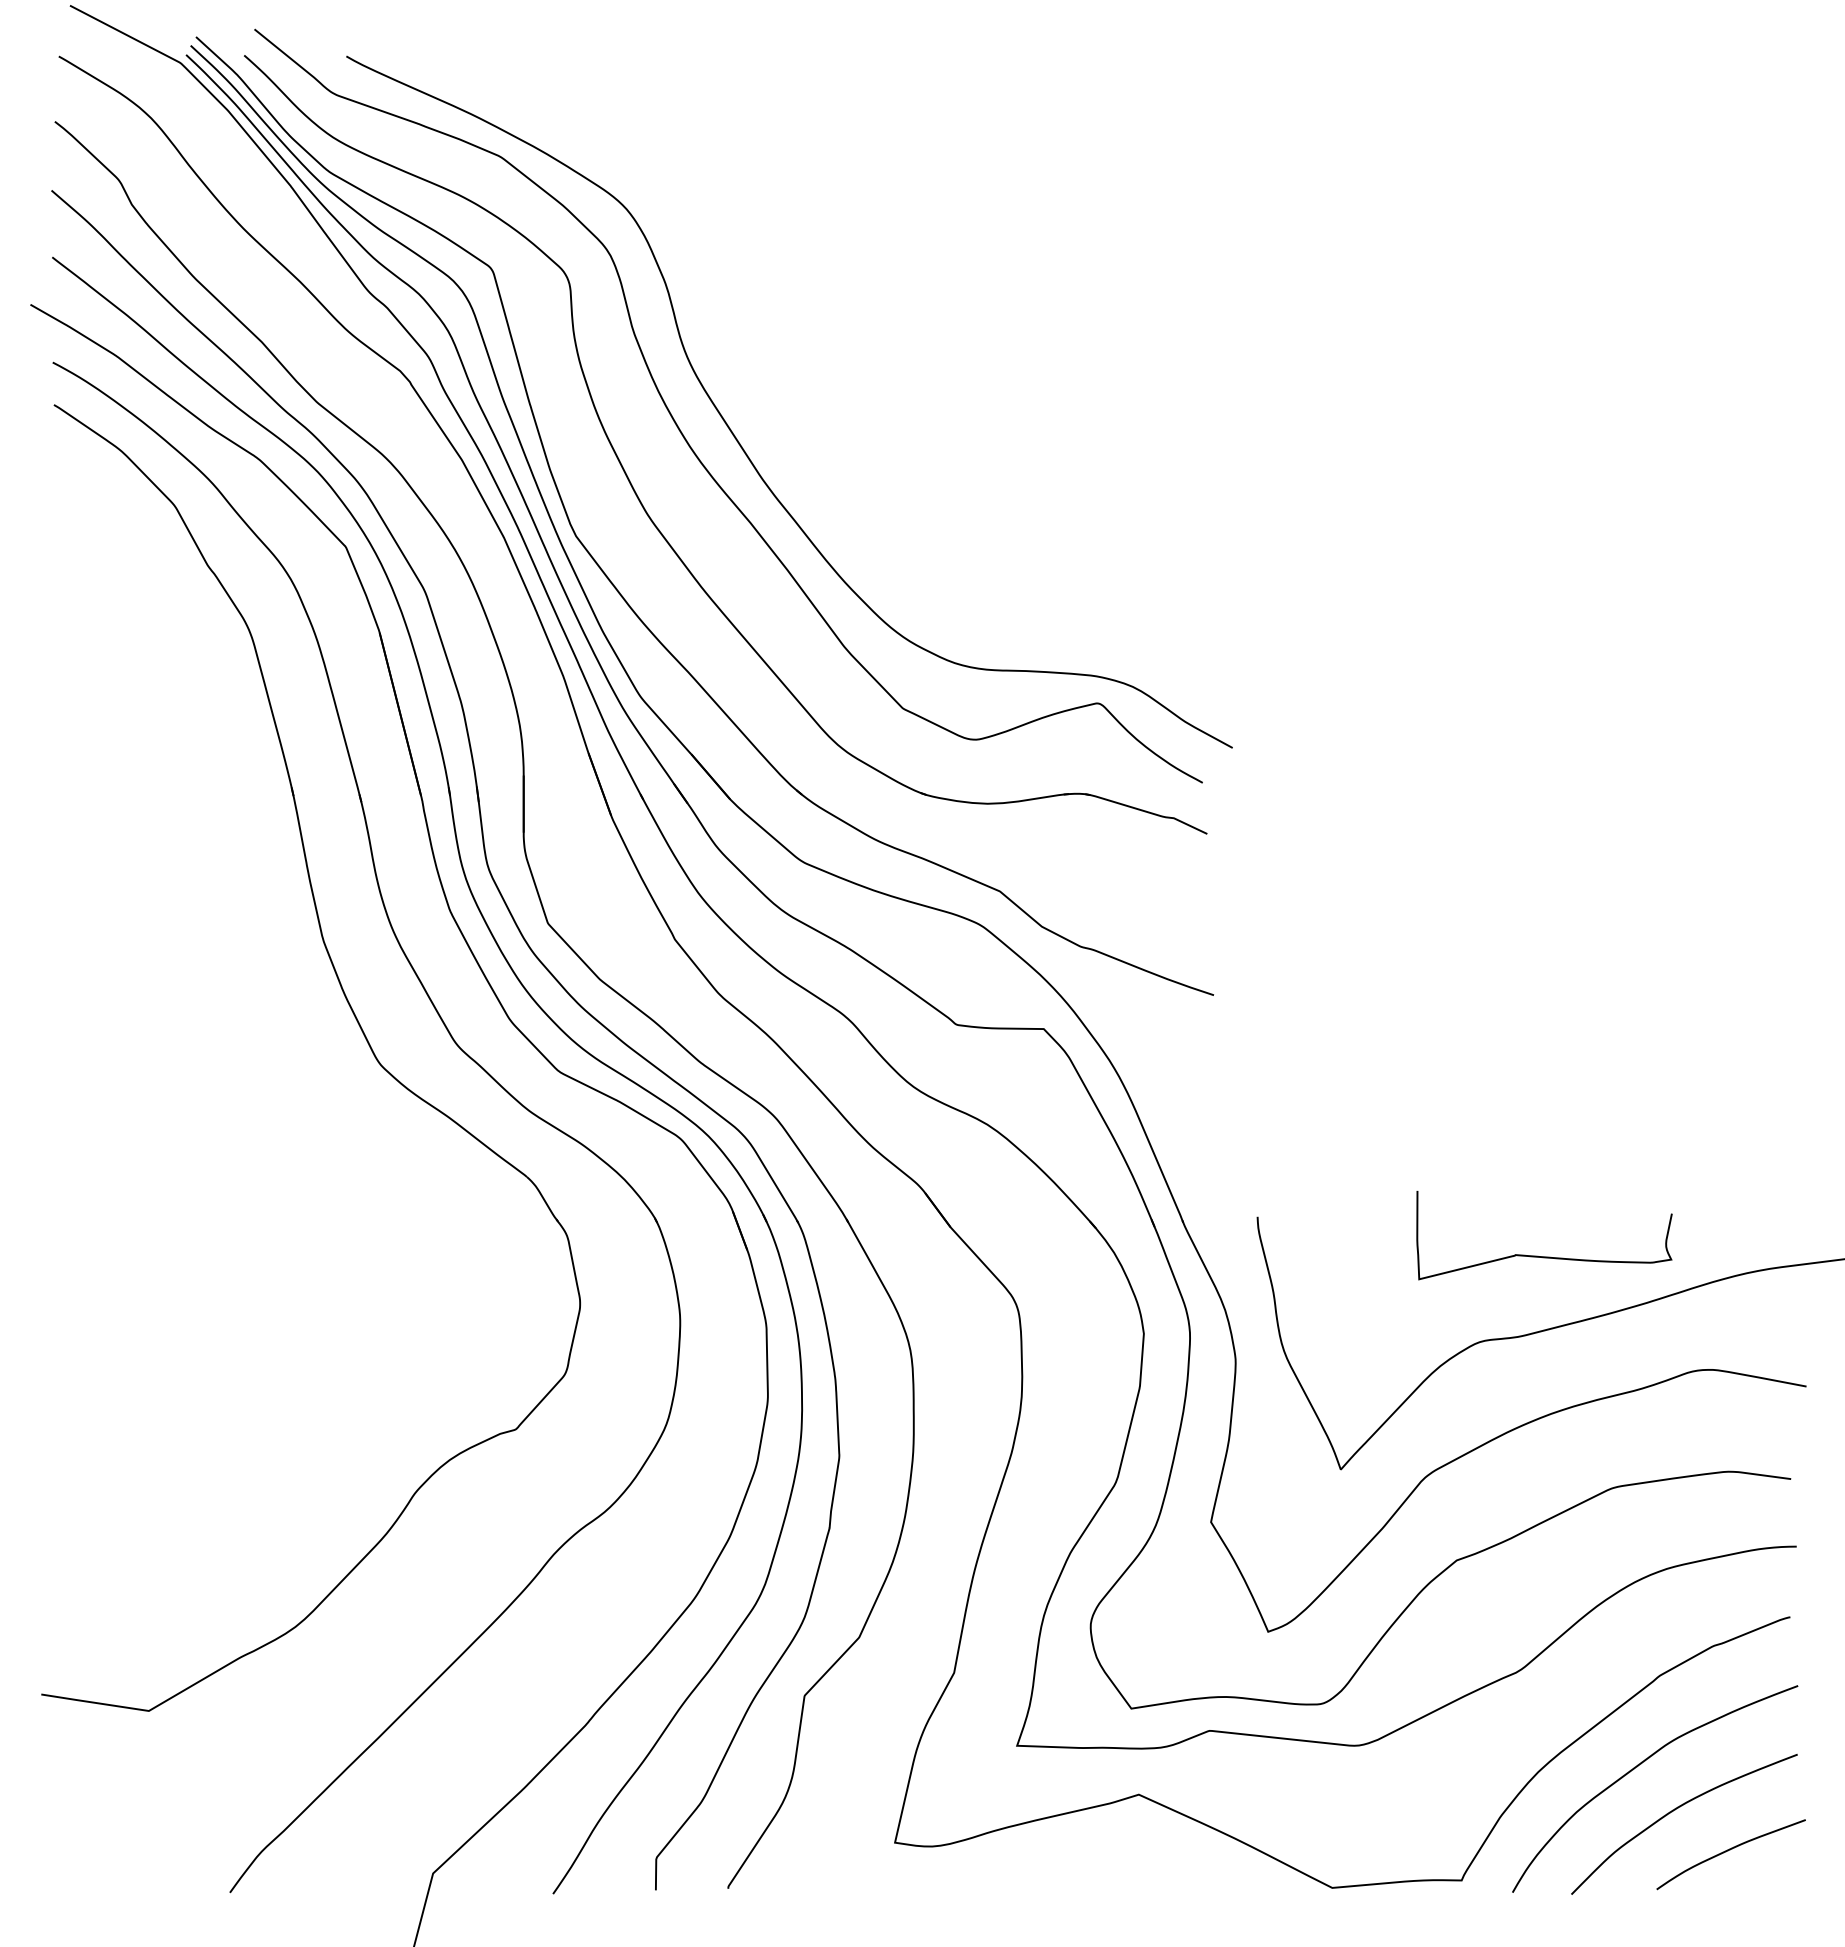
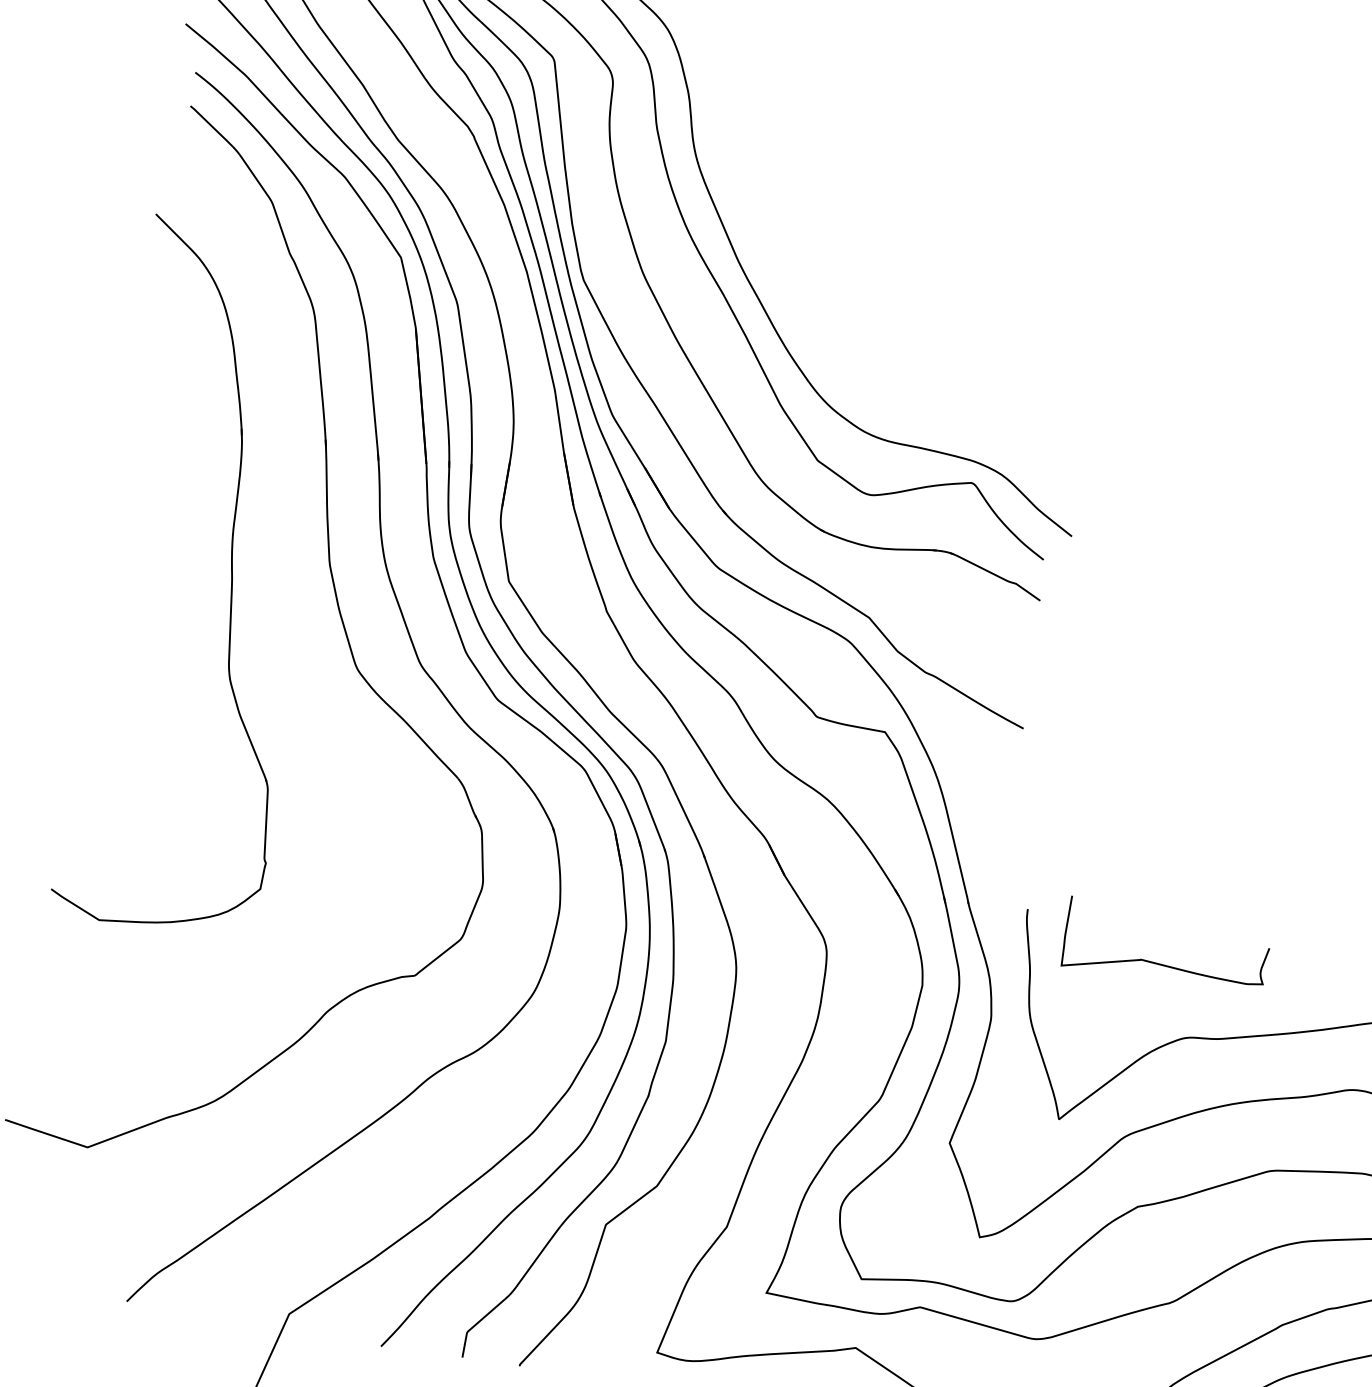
part: (205, 984) -> (230, 583), added
curve: (1544, 1256) -> (1163, 964), moved

